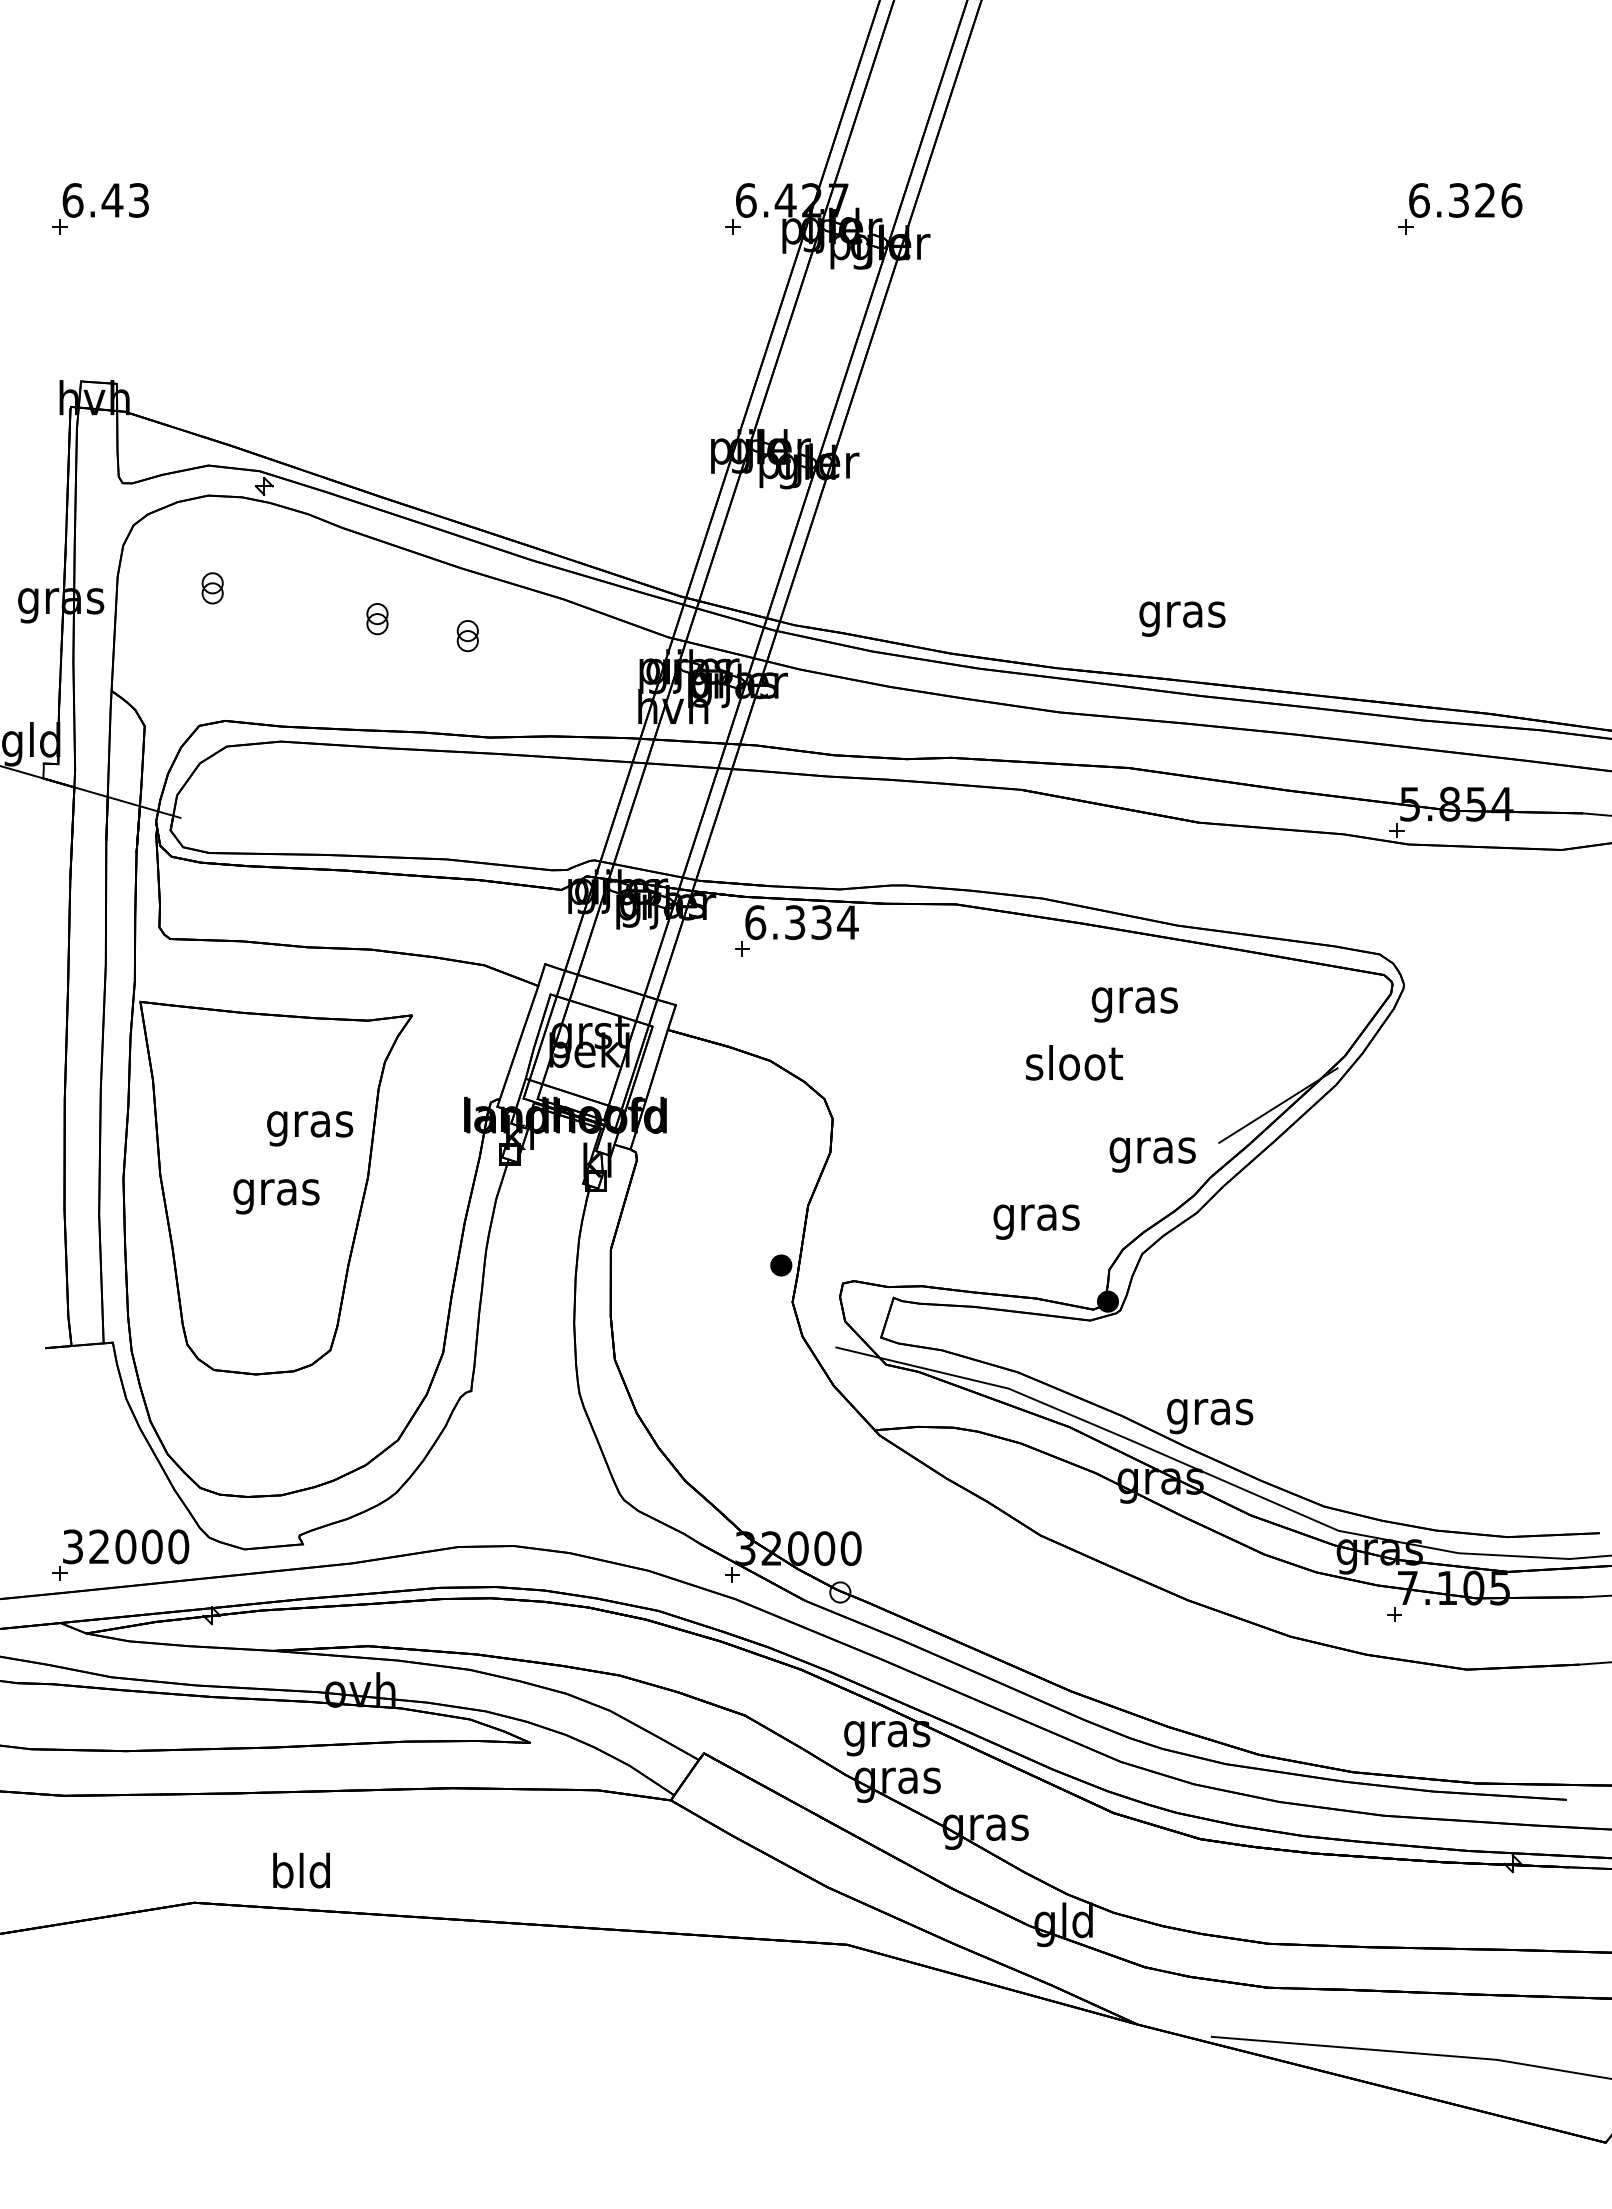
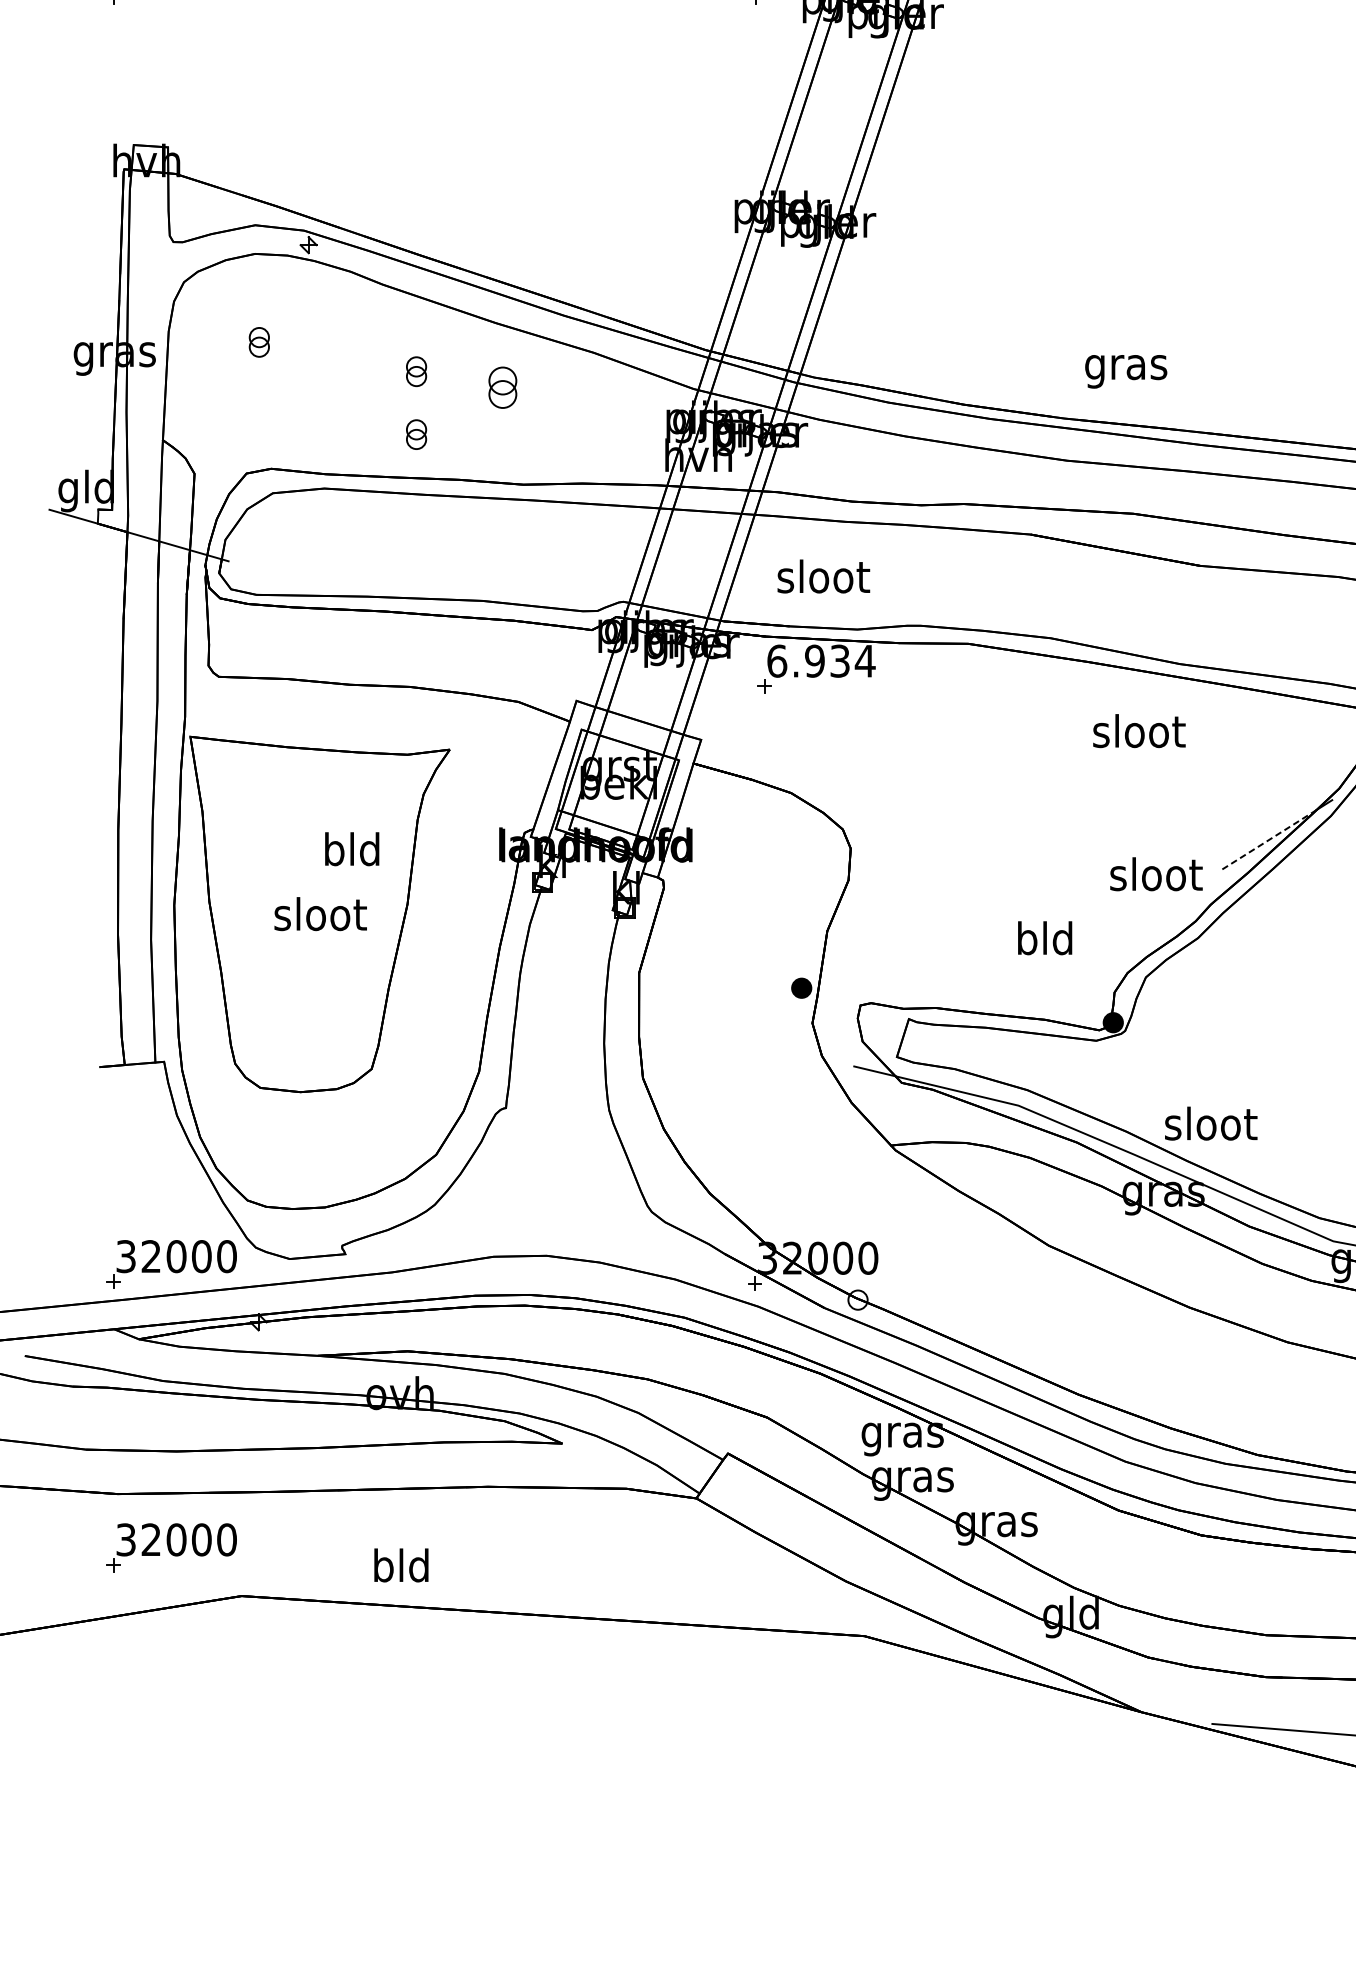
text: (1182, 618) -> (1126, 371), moved
part: (467, 636) -> (502, 388), size x1.4
part: (377, 685) -> (416, 435), added
text: (794, 922) -> (814, 661), 6.334 -> 6.934
text: (1134, 1000) -> (1138, 735), gras -> sloot
text: (1074, 1062) -> (823, 576), moved
line: (1269, 1110) -> (1267, 840), solid -> dashed
text: (310, 1124) -> (352, 853), gras -> bld
text: (1152, 1150) -> (1155, 878), gras -> sloot
text: (276, 1192) -> (320, 918), gras -> sloot
text: (1036, 1217) -> (1045, 942), gras -> bld
text: (1210, 1411) -> (1211, 1127), gras -> sloot
part: (120, 1851) -> (171, 1547), added
text: (301, 1870) -> (401, 1565), moved

